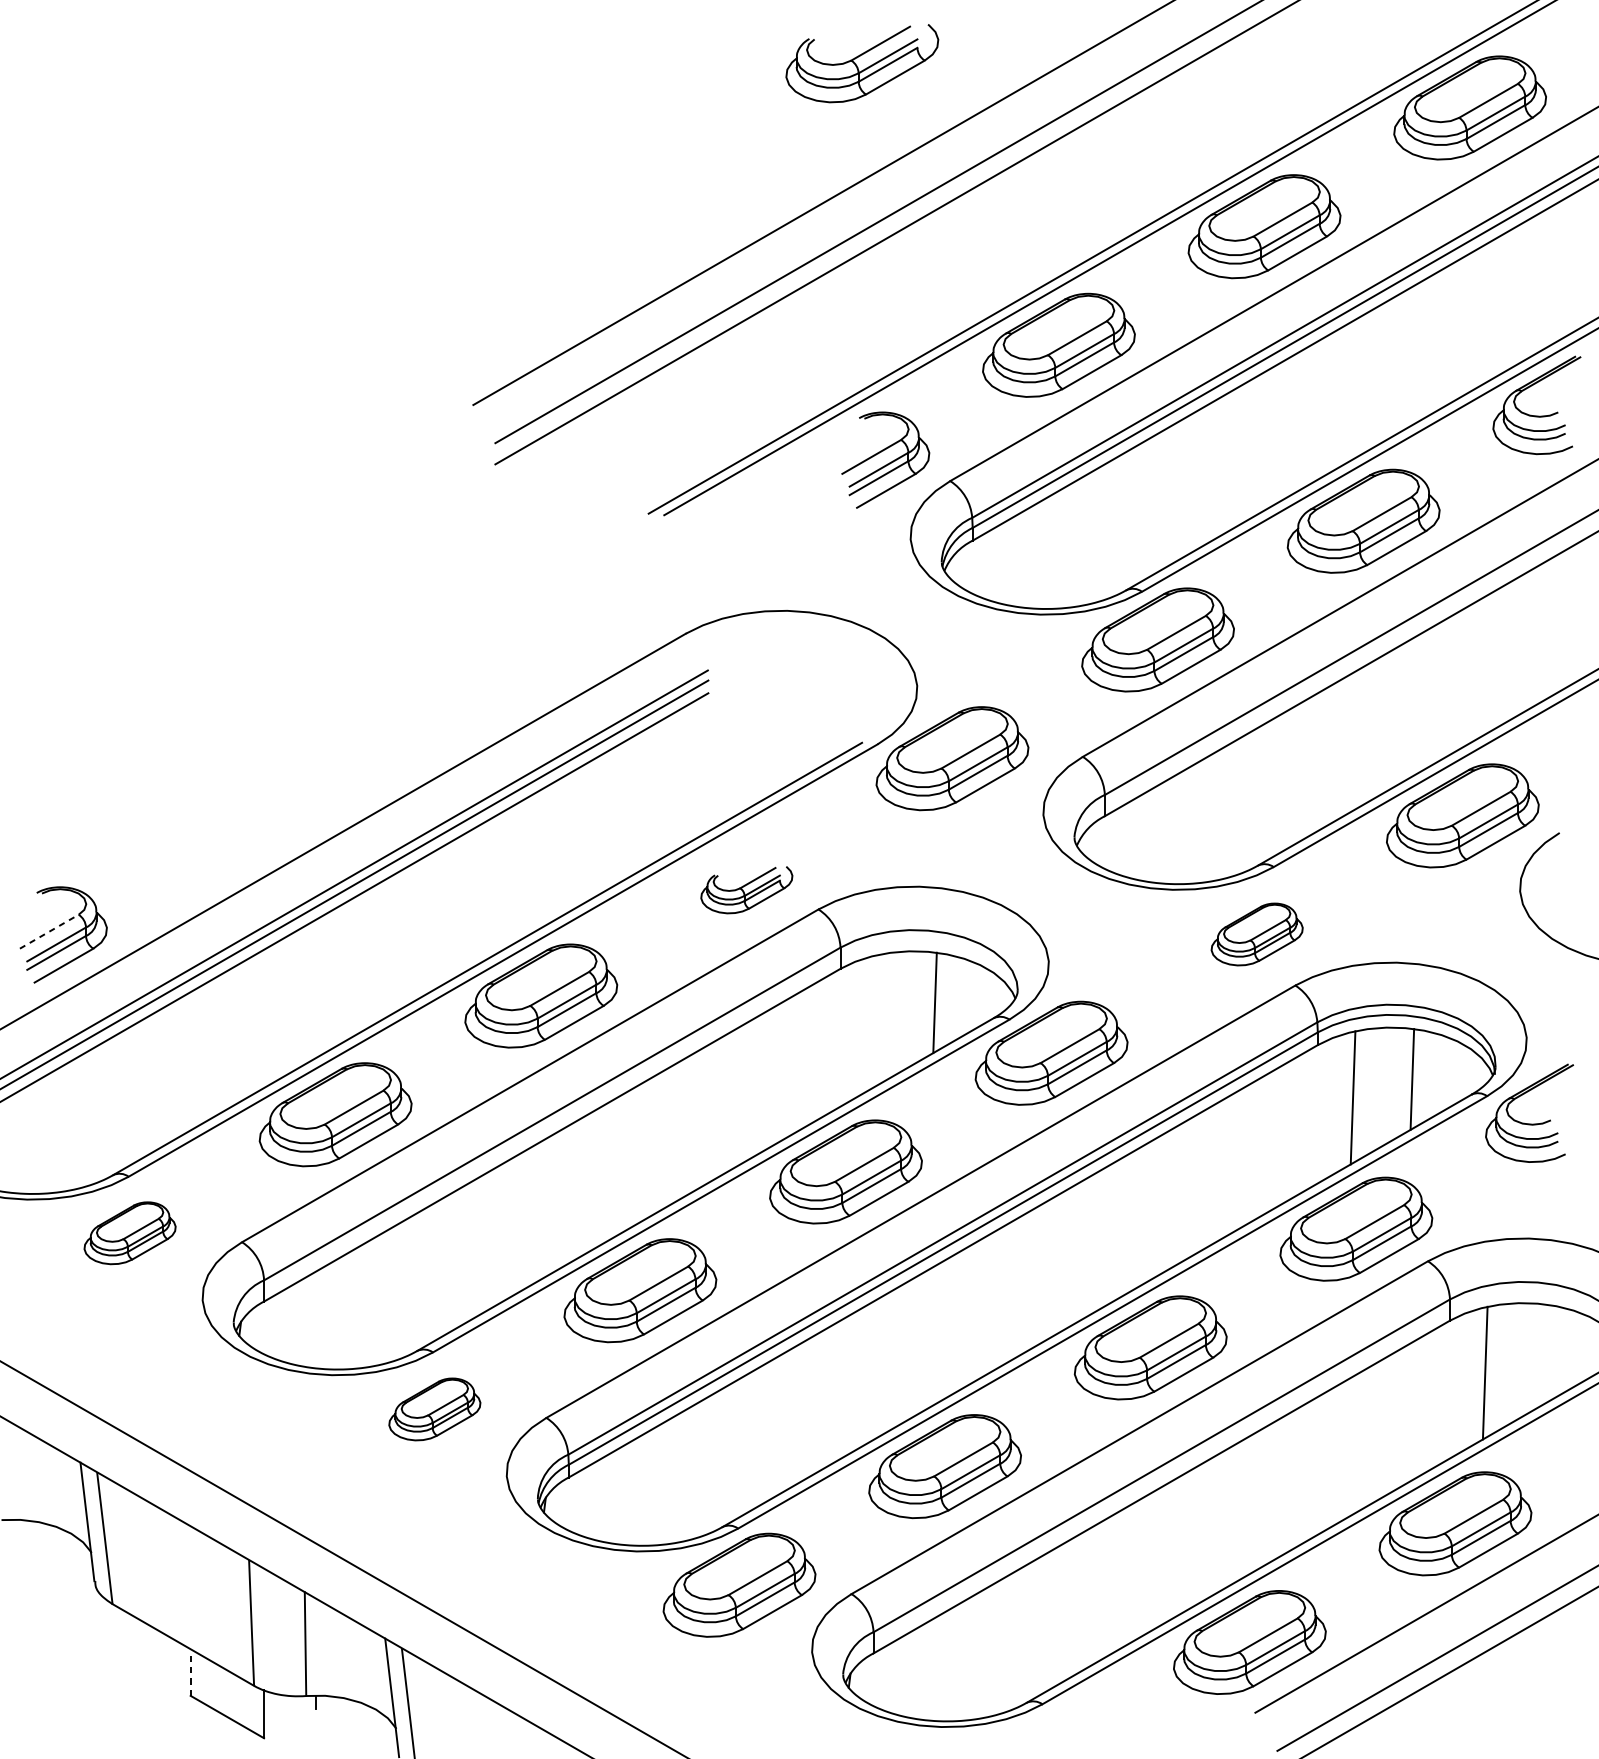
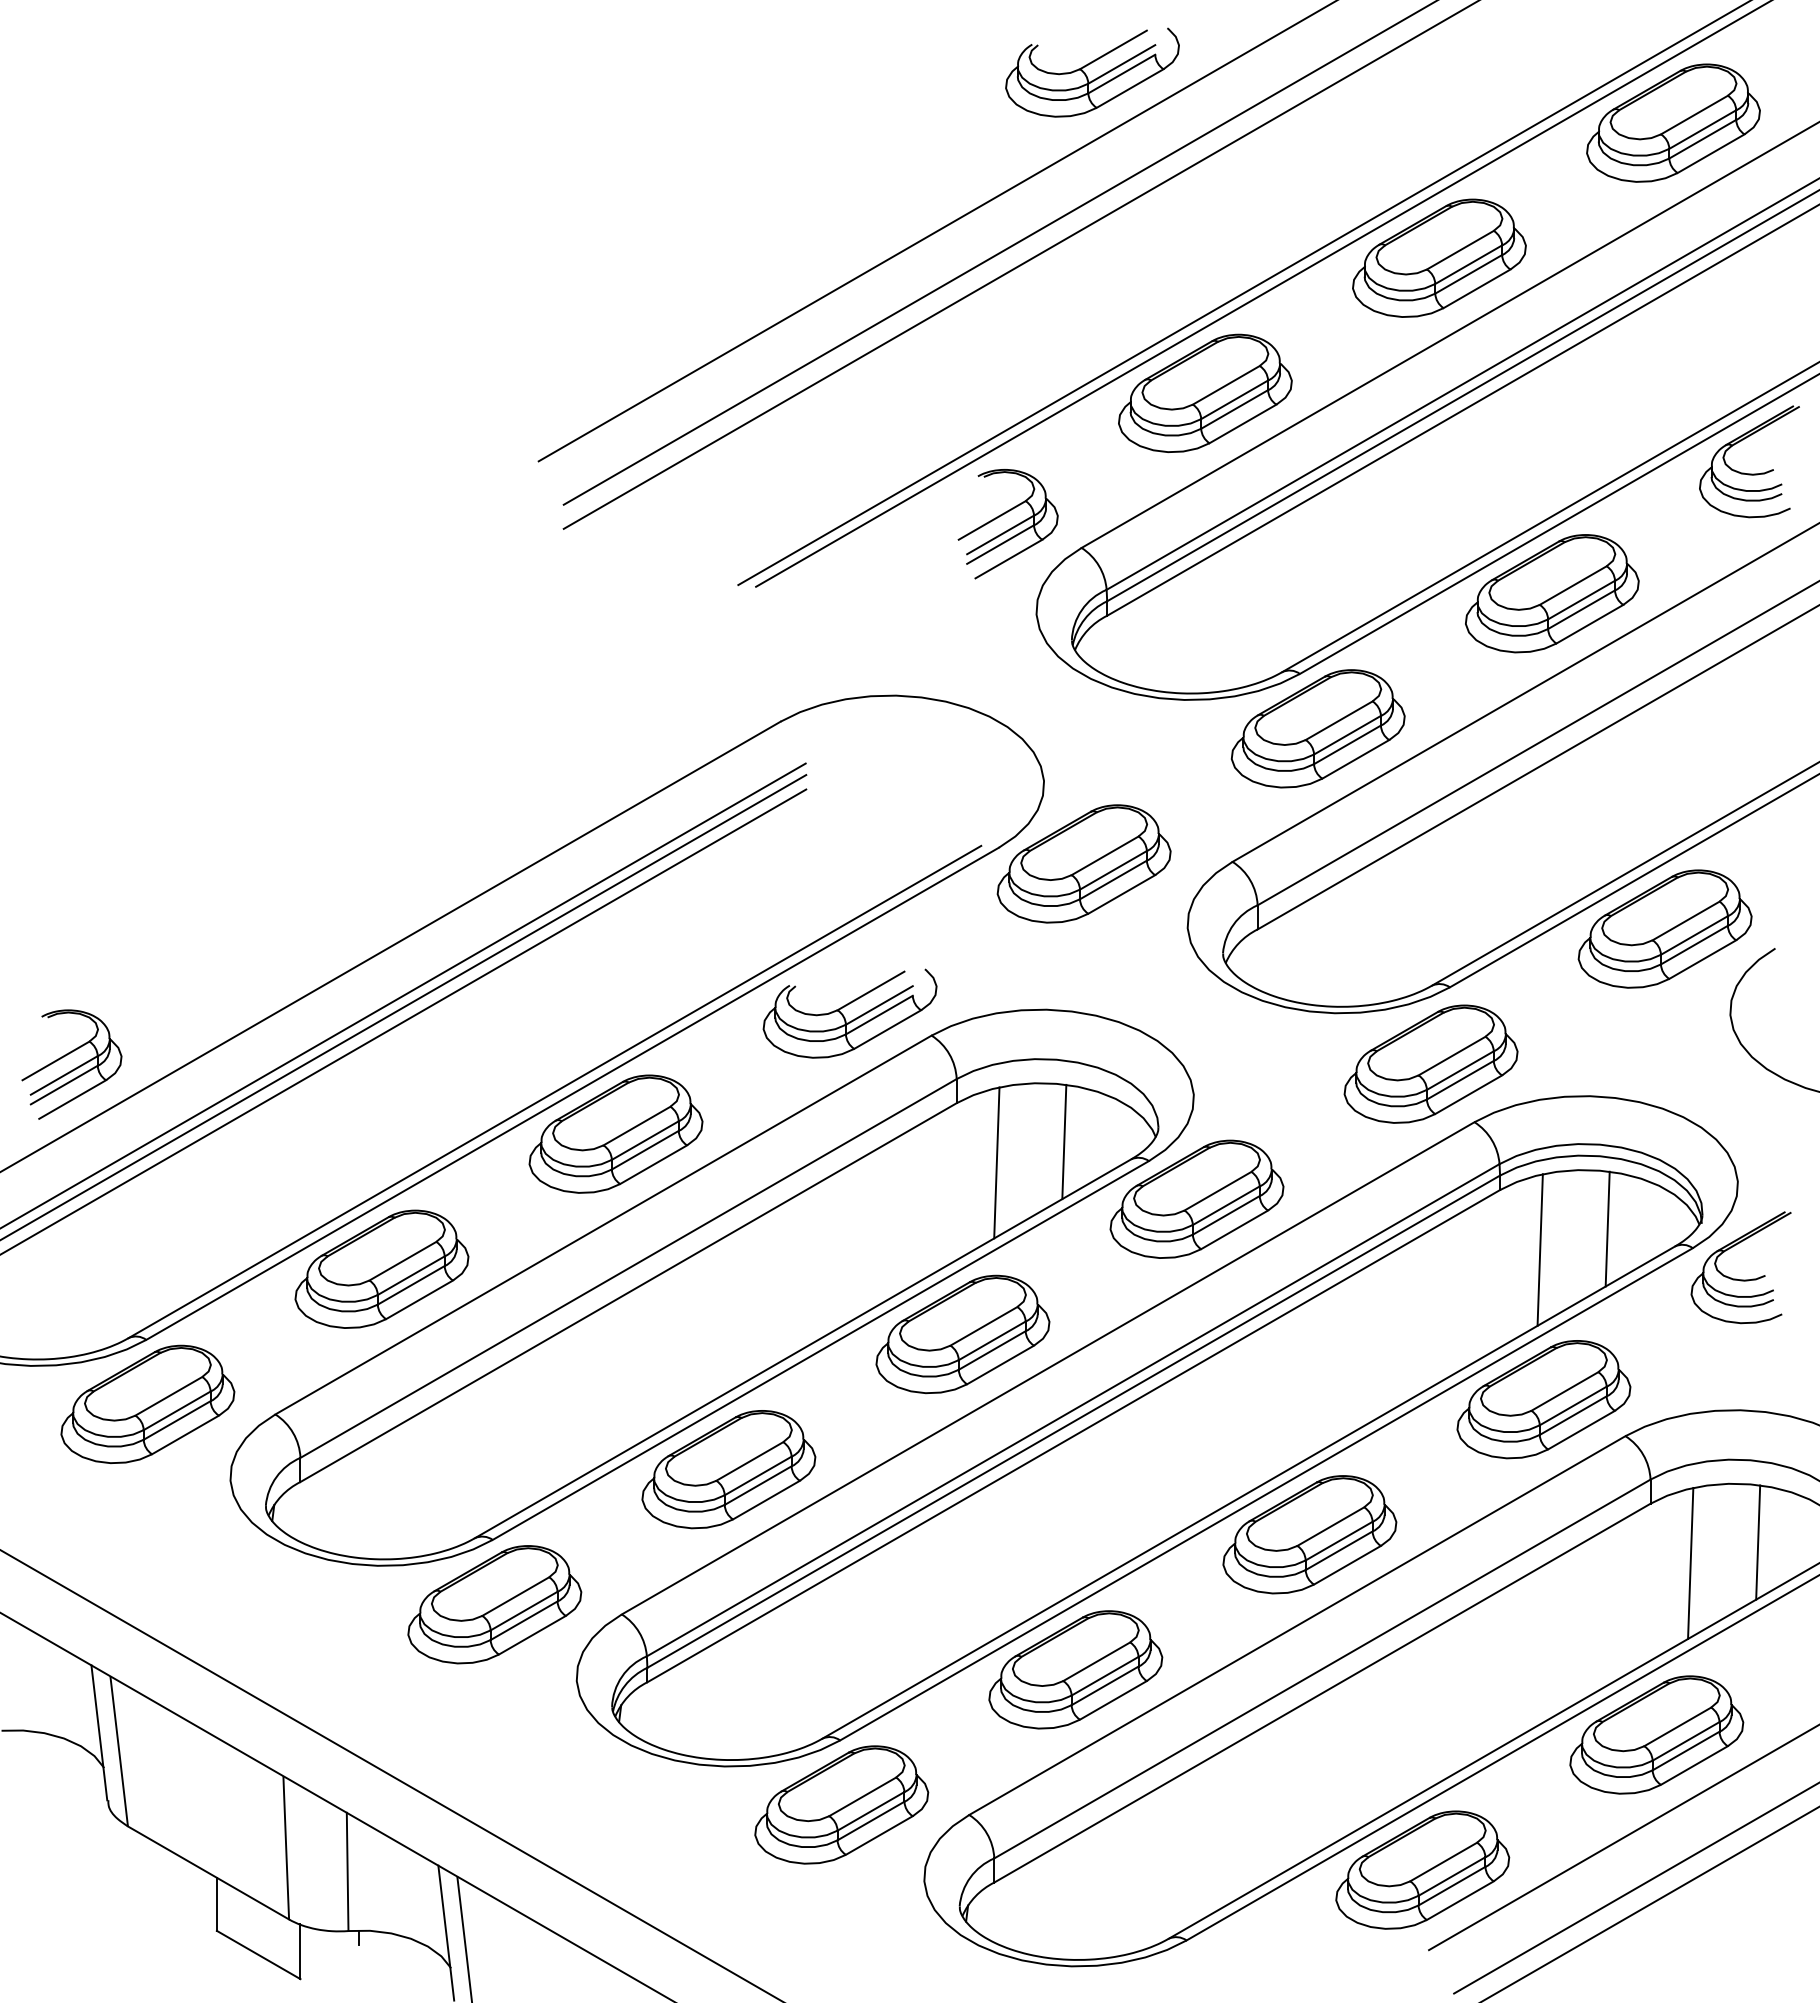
part: (857, 65) -> (1086, 74), moved
part: (746, 890) -> (849, 1013), size x1.67
line: (48, 931) -> (55, 1060), dashed -> solid
part: (1256, 933) -> (1430, 1063), size x1.67
line: (875, 1020) -> (996, 1162), added
part: (129, 1232) -> (147, 1403), size x1.67
line: (1544, 1354) -> (1758, 1542), added
part: (434, 1409) -> (494, 1604), size x1.67
line: (190, 1672) -> (216, 1904), dashed -> solid

